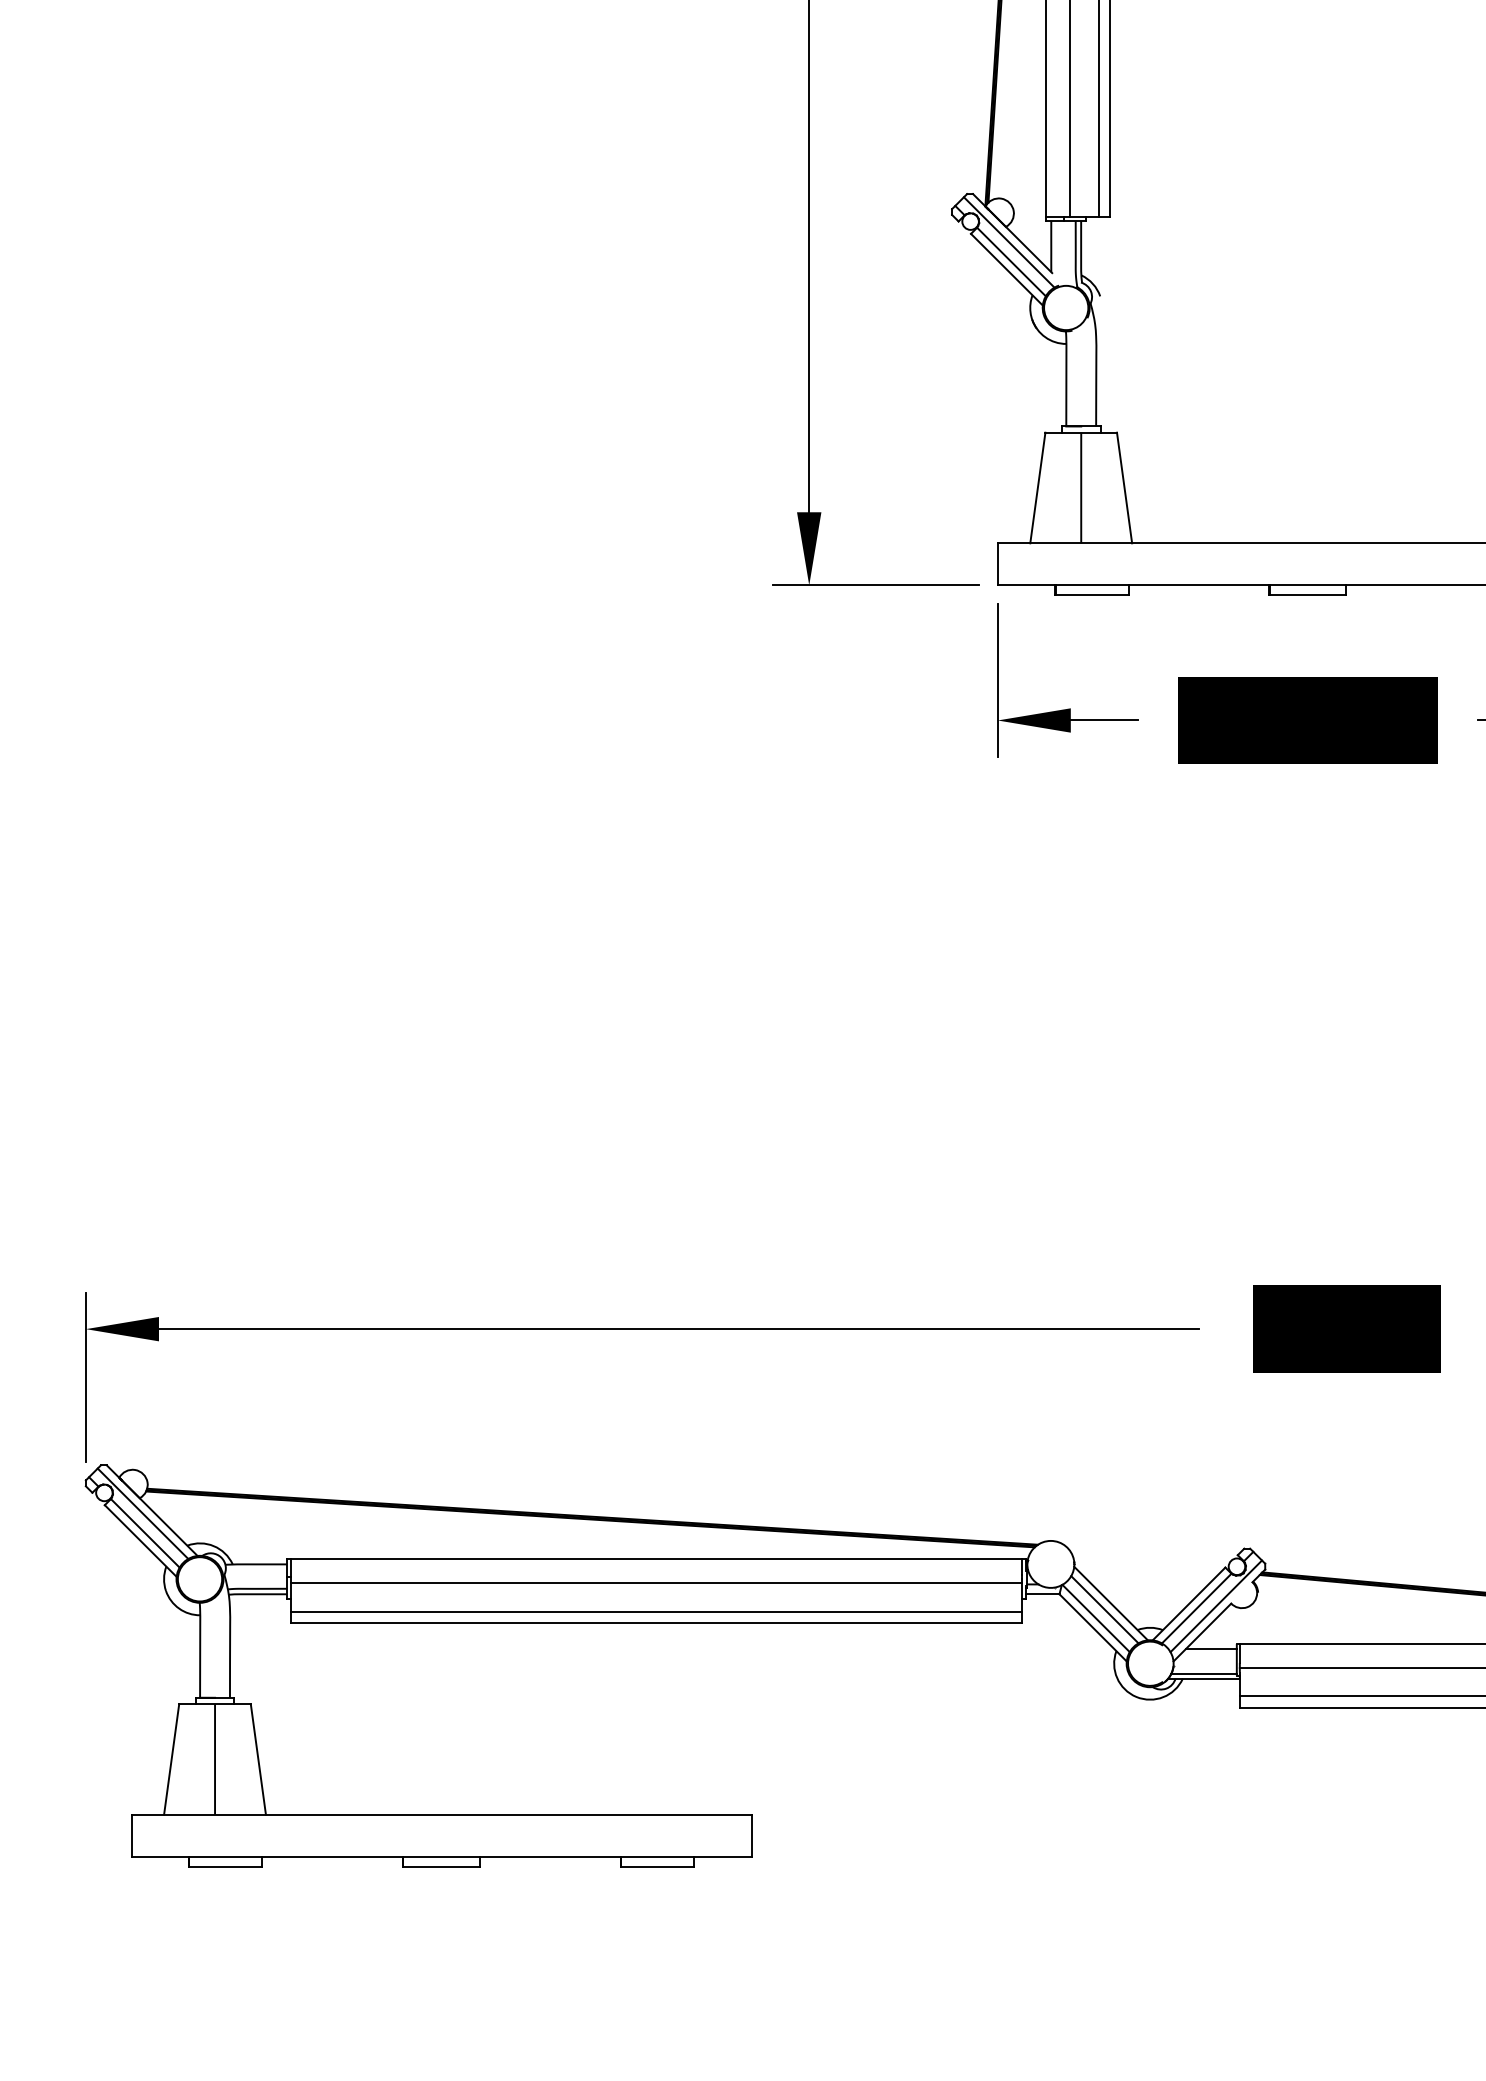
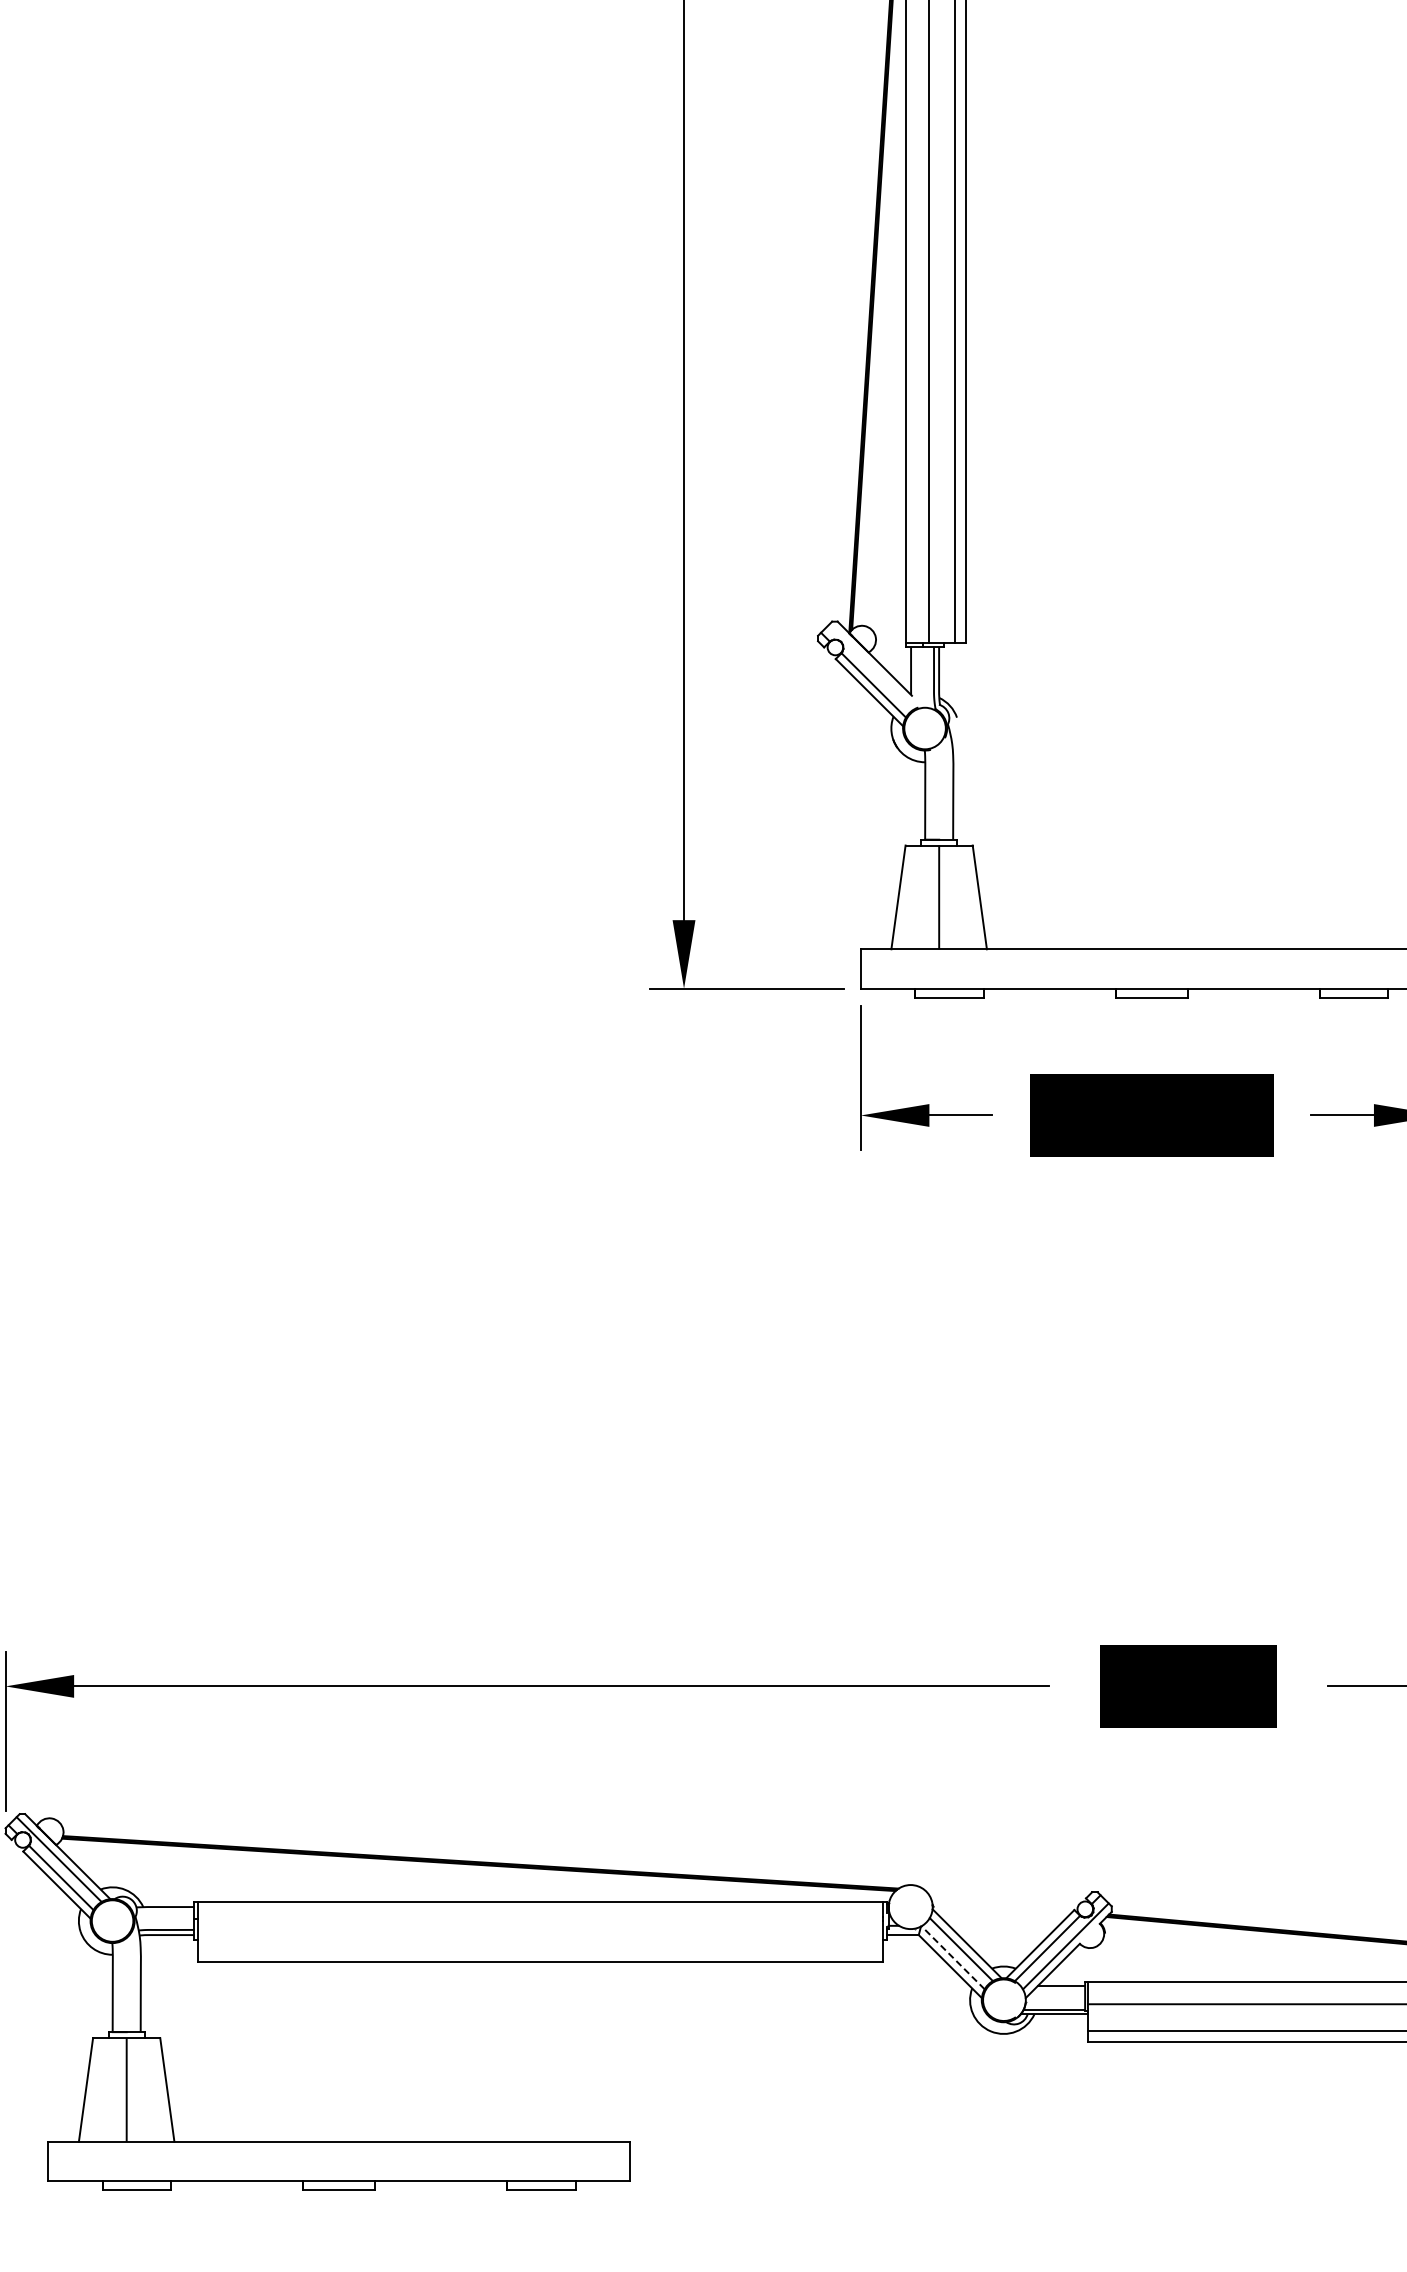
line: (1009, 241) -> (871, 666), removed
line: (656, 1582) -> (540, 1924), removed
line: (656, 1611) -> (540, 1951), removed
line: (1096, 1618) -> (953, 1957), solid -> dashed

